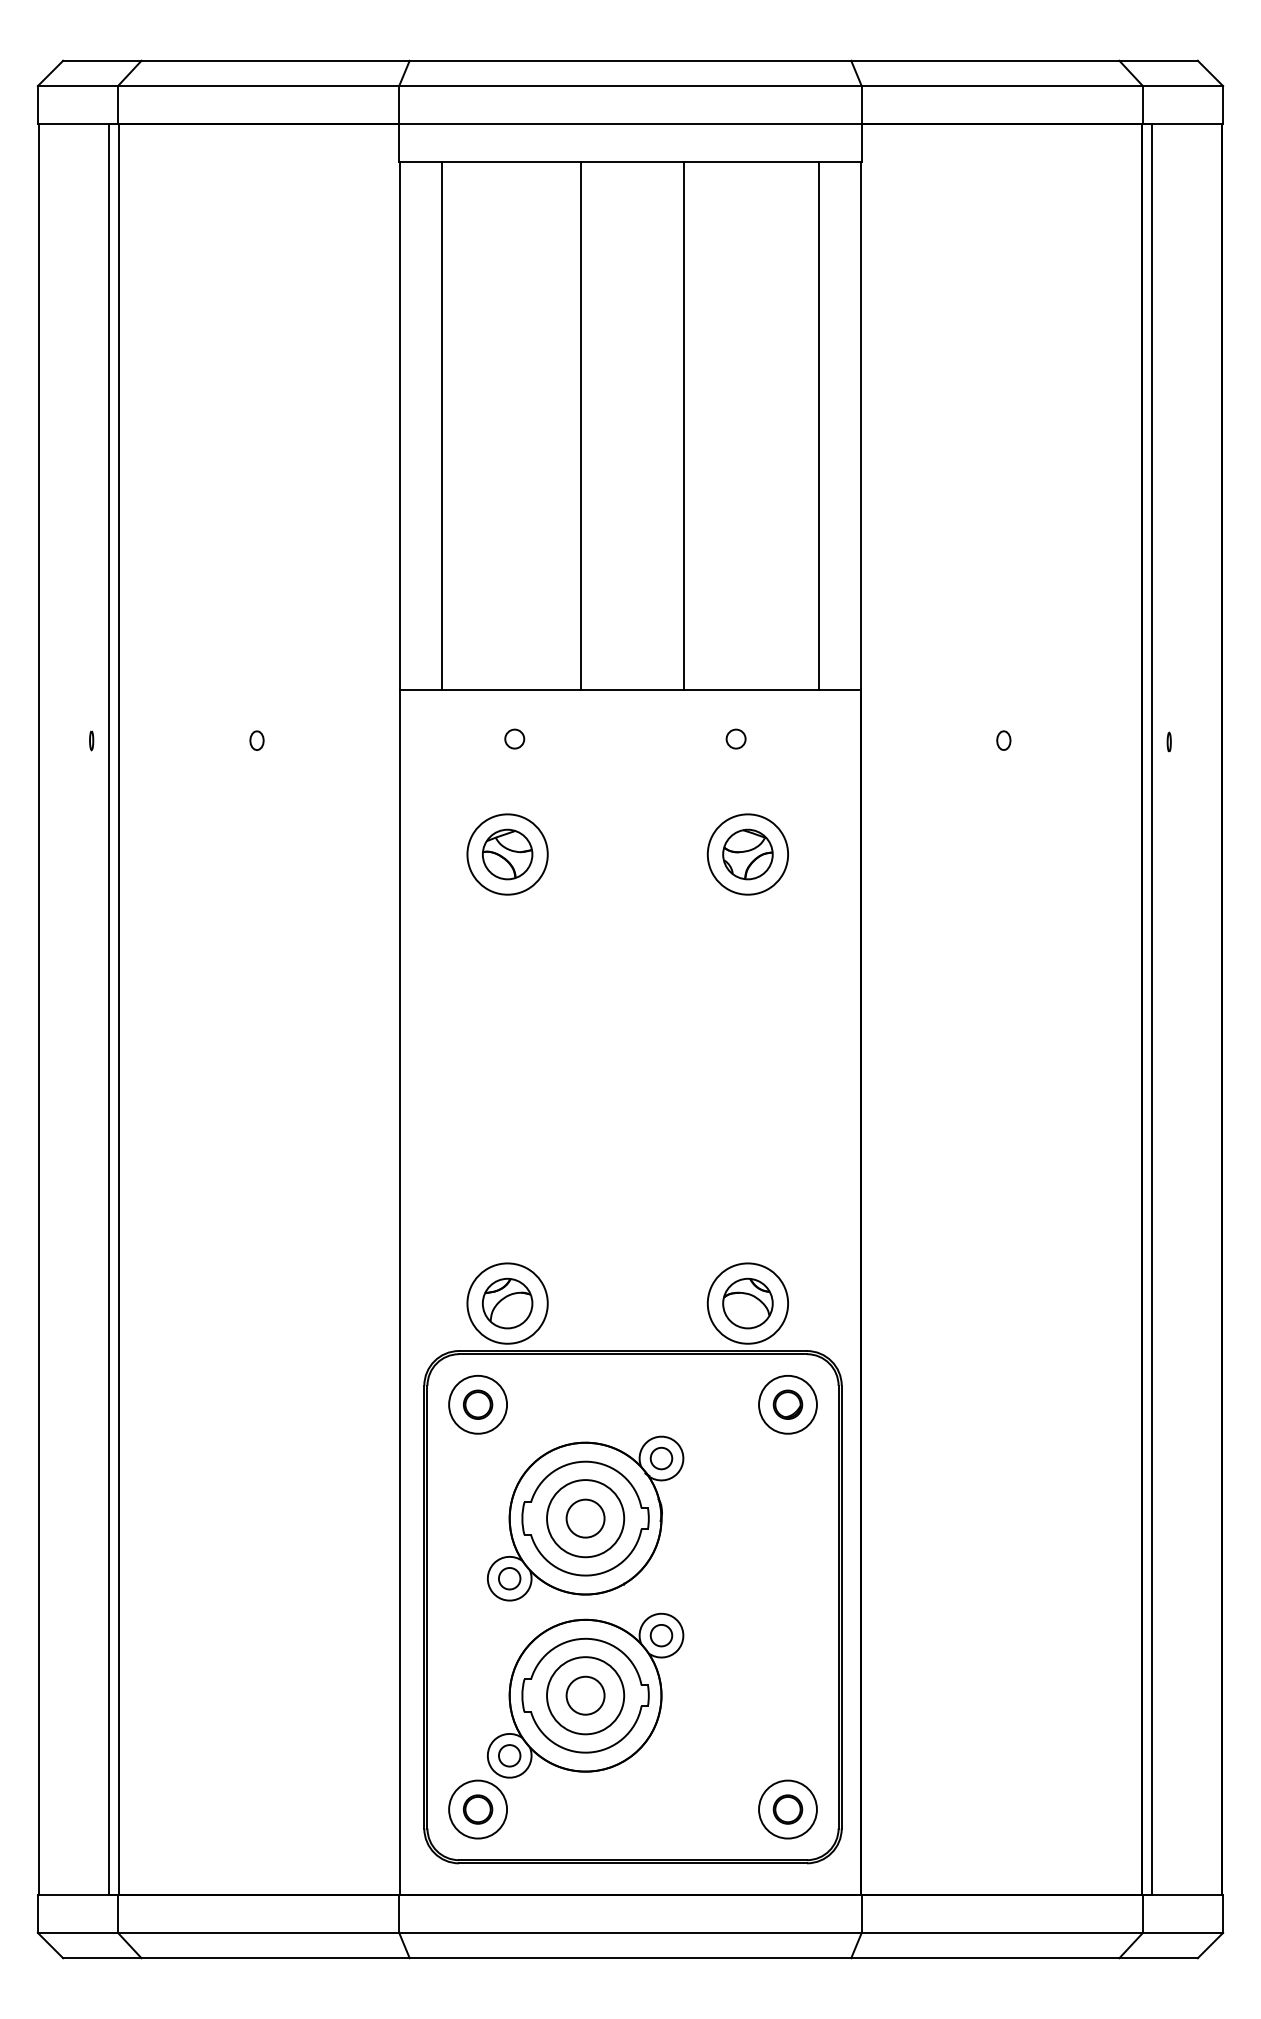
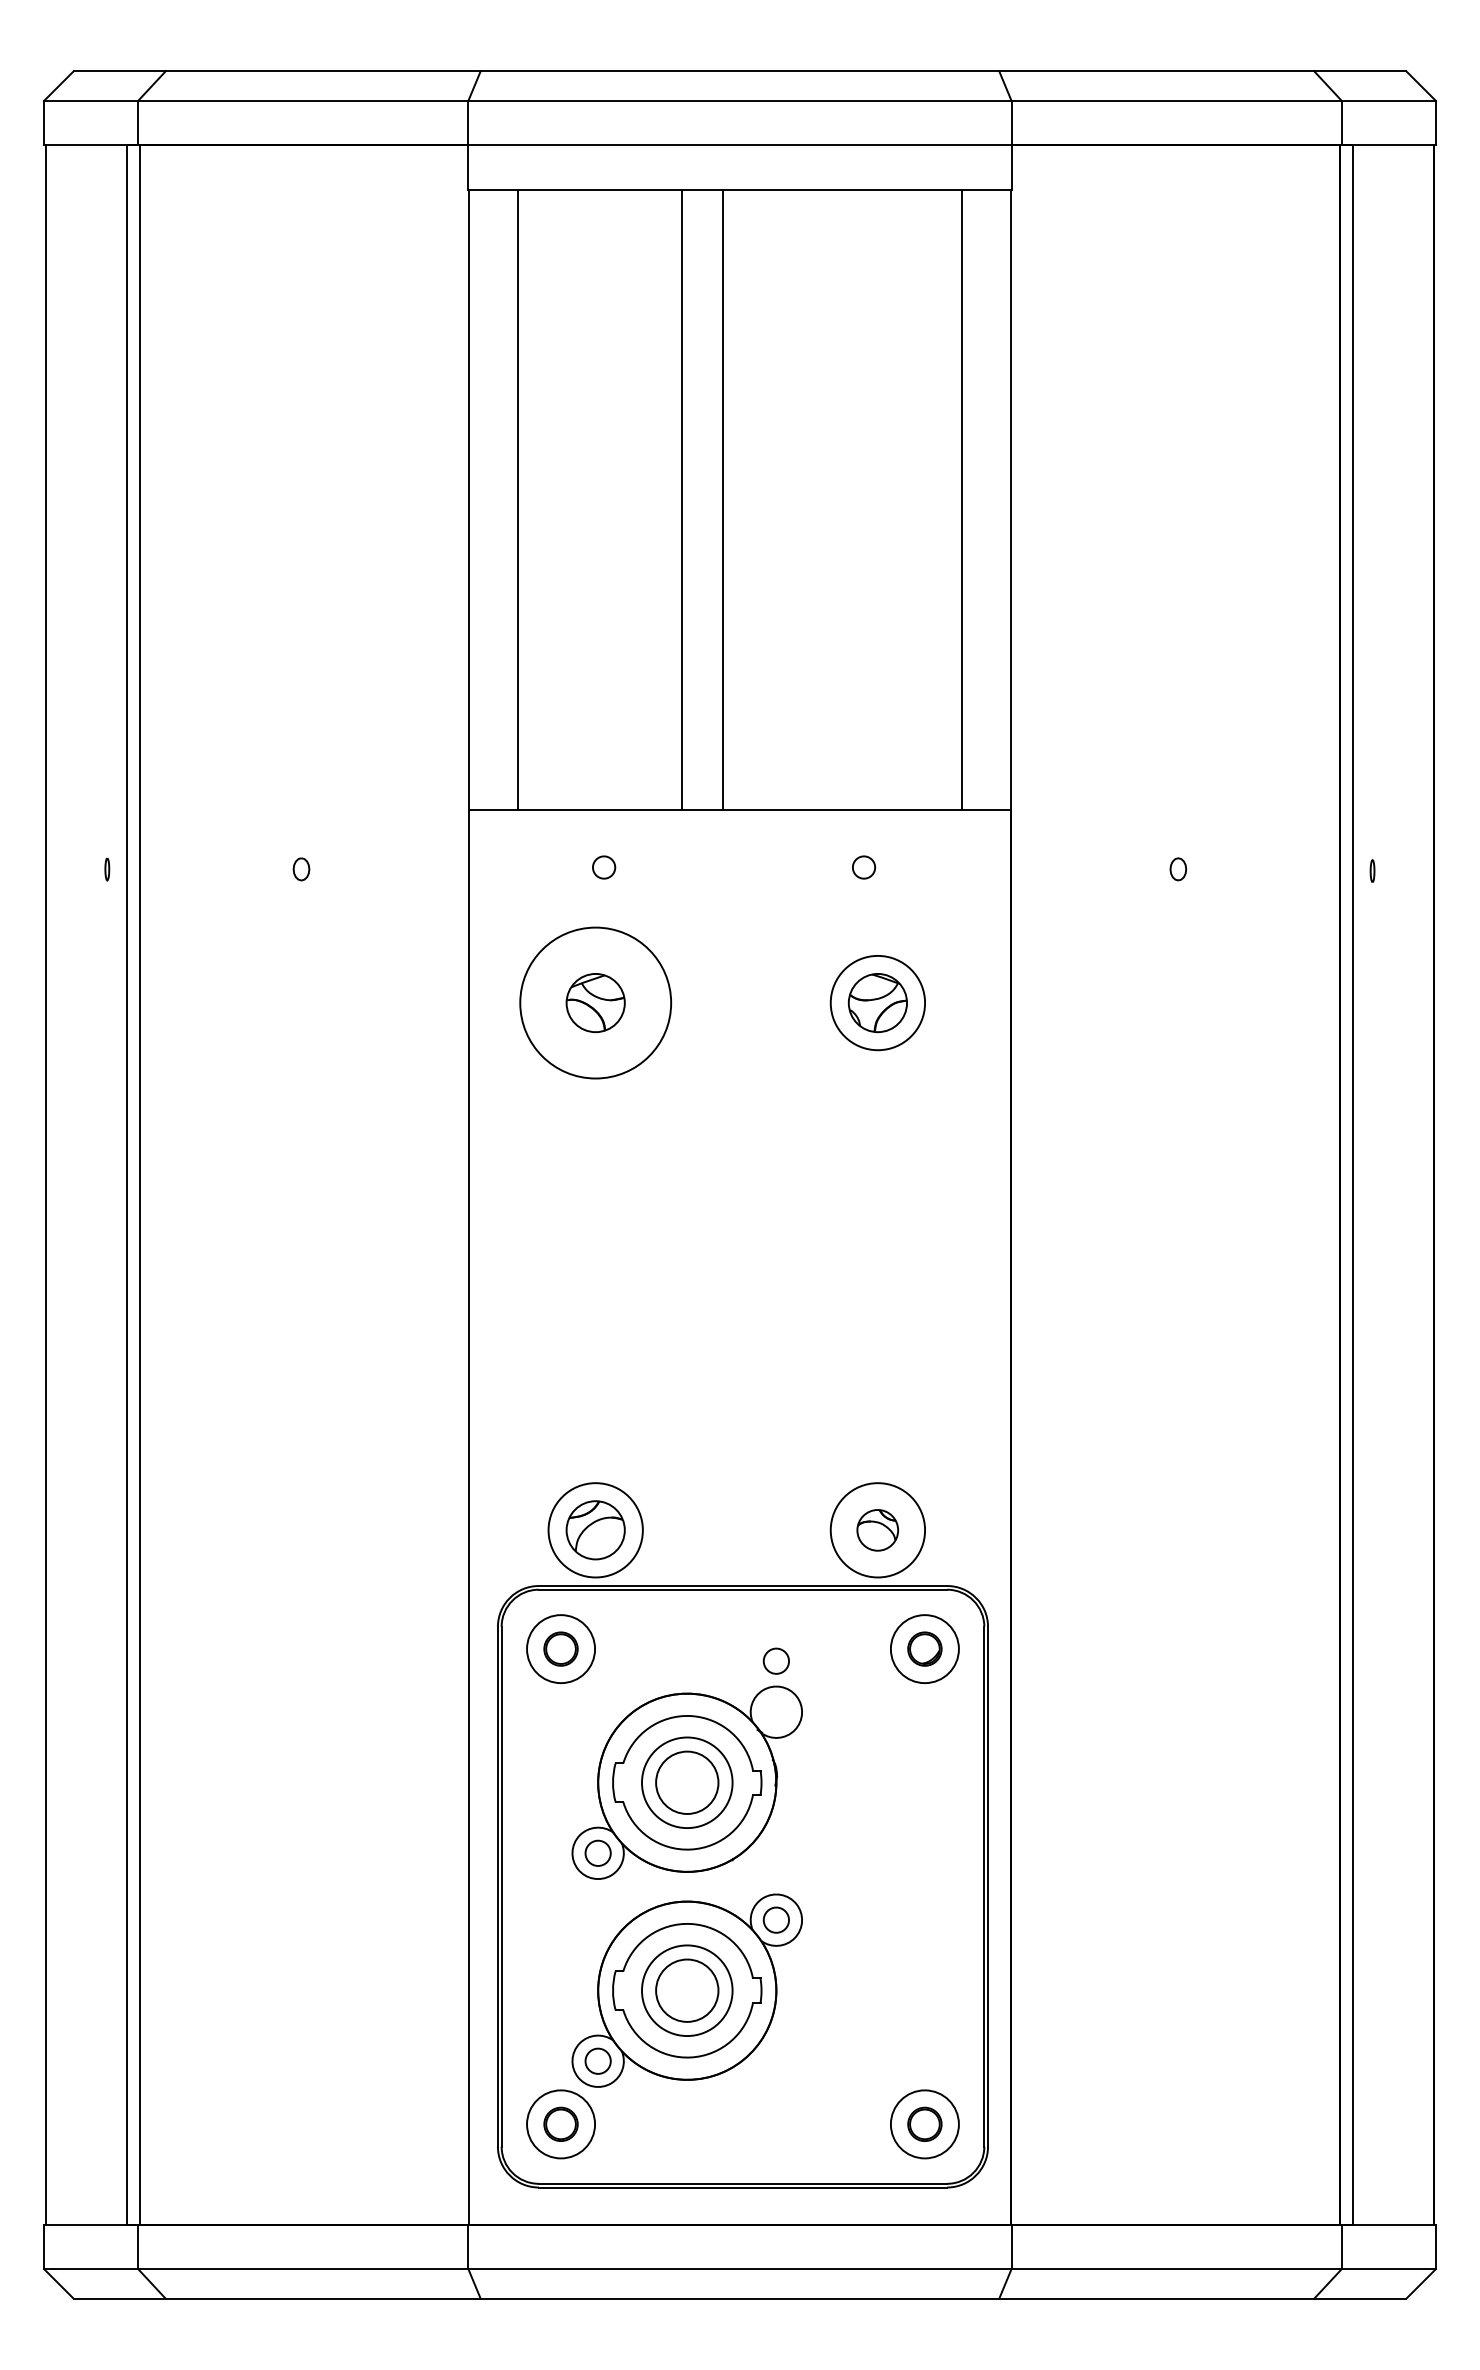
line: (683, 425) -> (722, 499), moved
circle: (507, 854) -> (595, 1002), size x1.6
part: (747, 1303) -> (877, 1530), size x0.7
circle: (660, 1457) -> (775, 1660), moved
circle: (585, 1518) -> (687, 1782), size x1.4
circle: (585, 1695) -> (687, 1990), size x1.4

